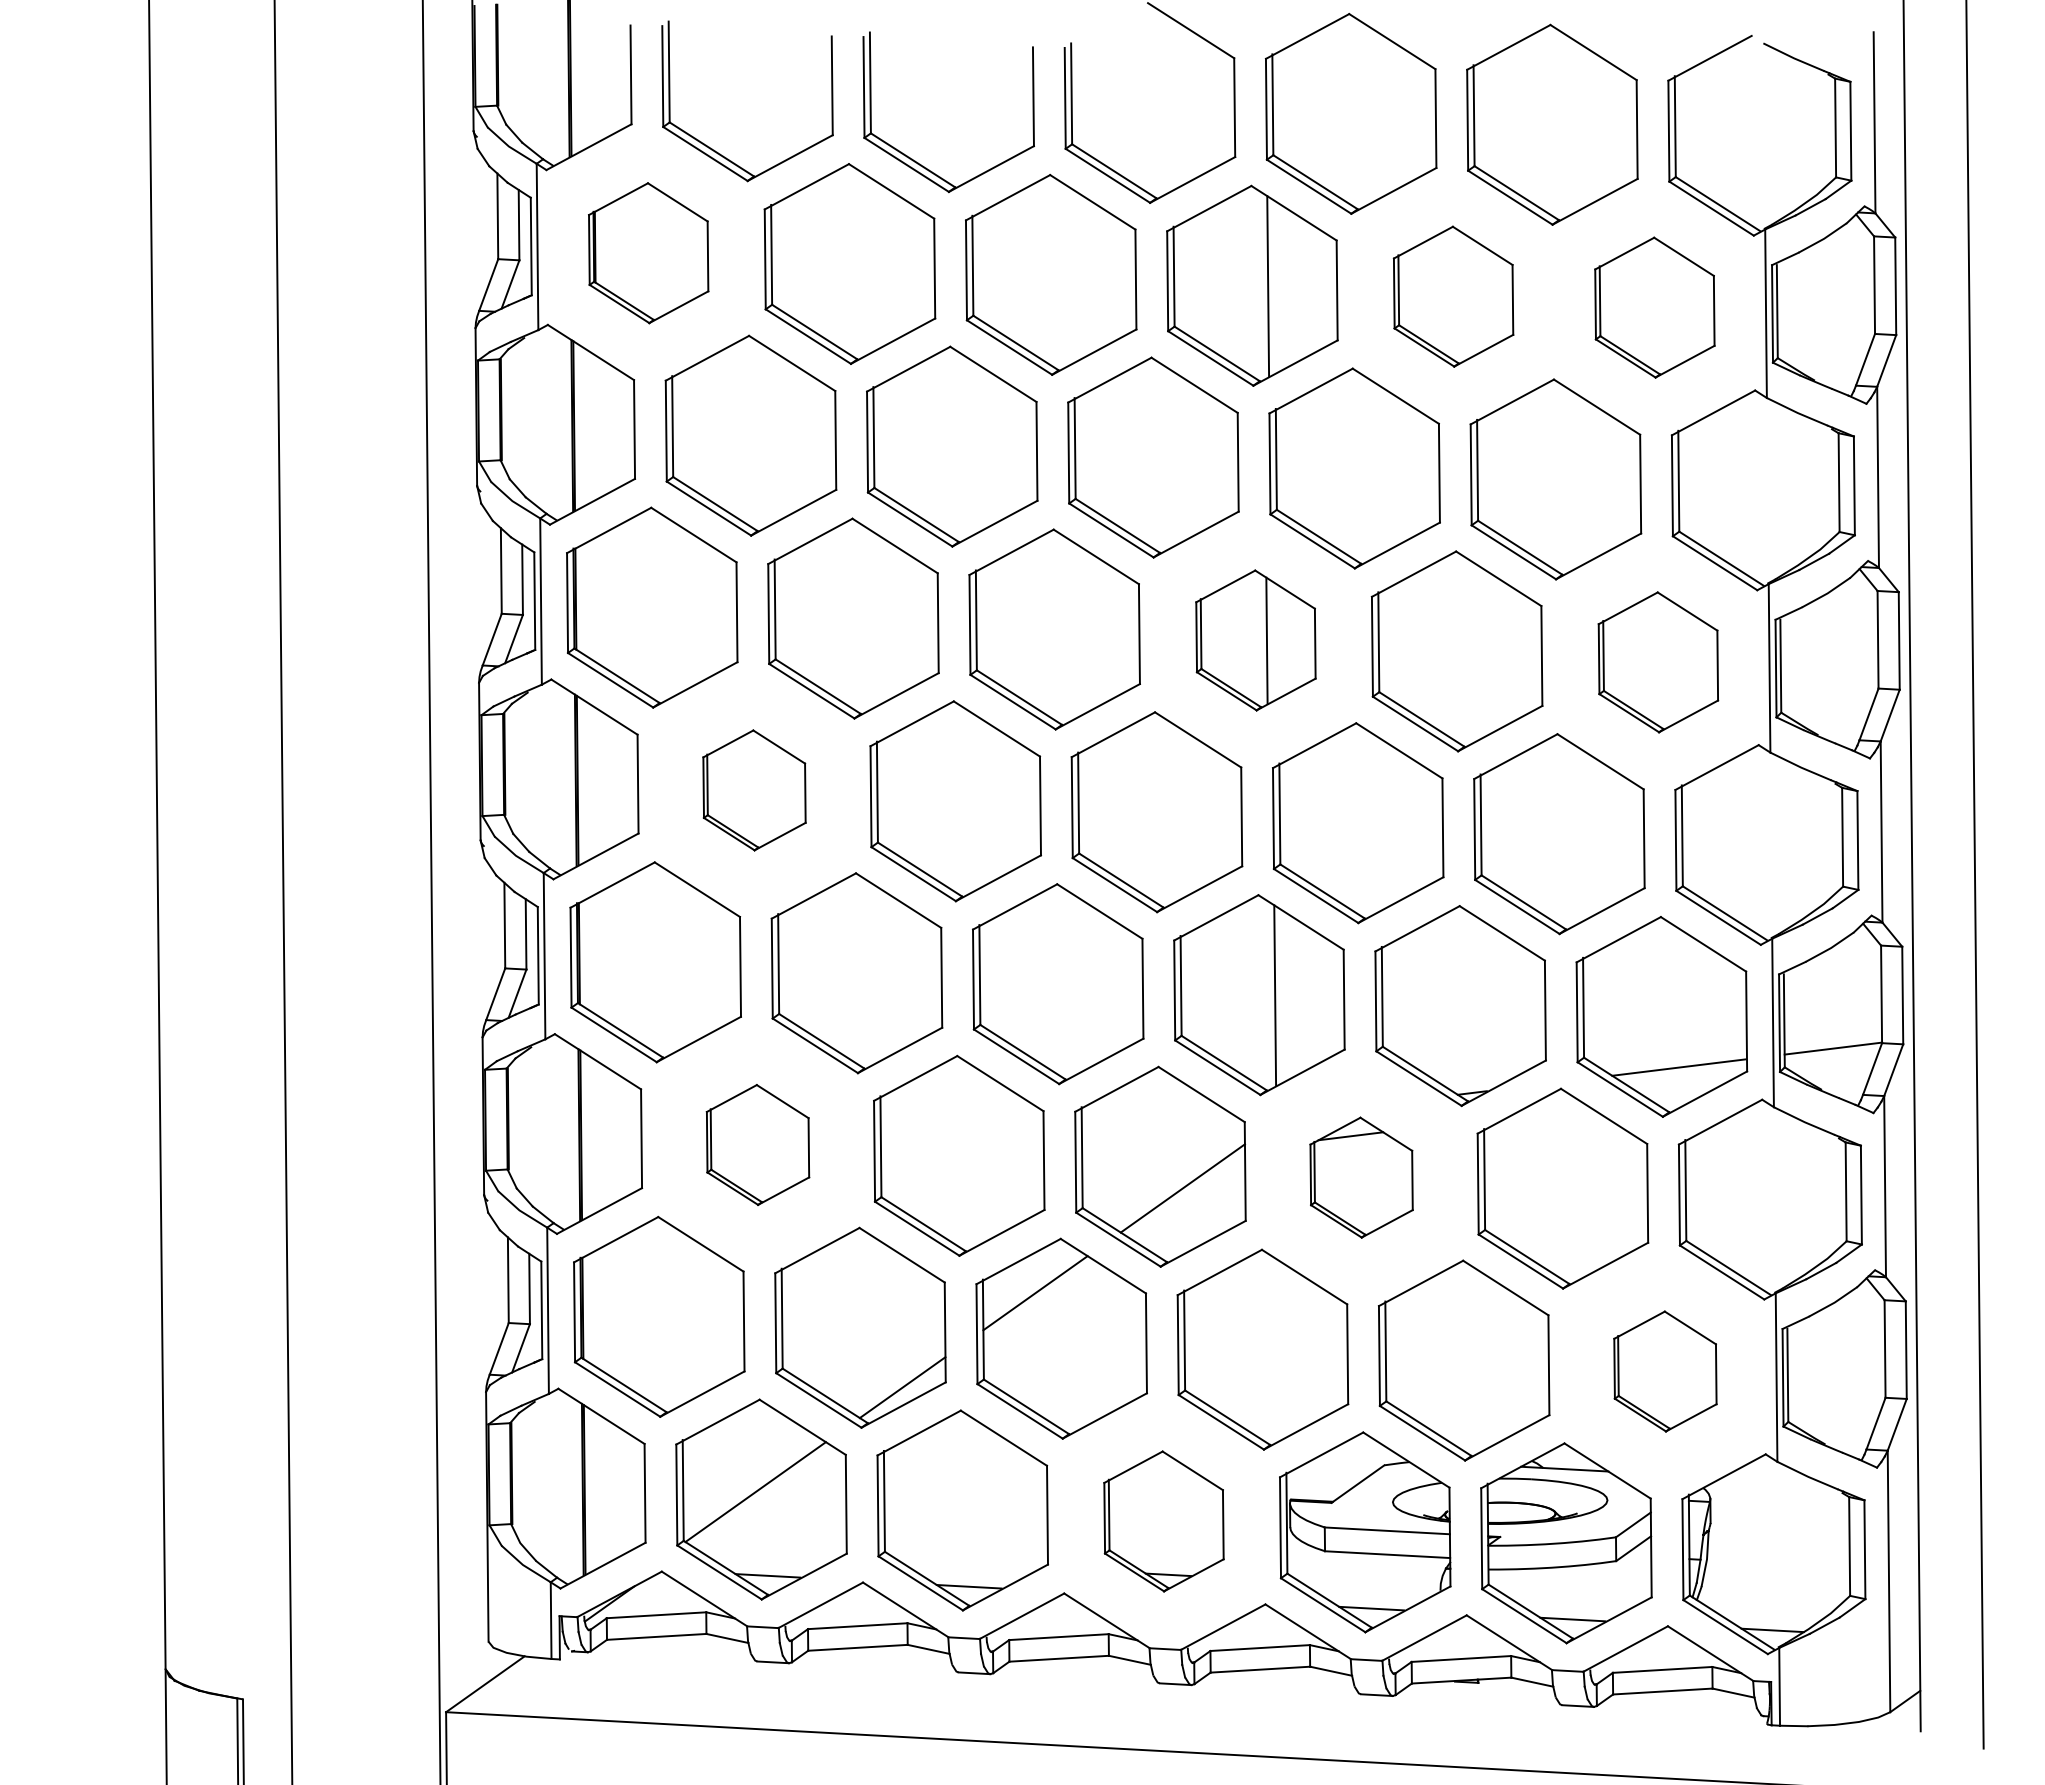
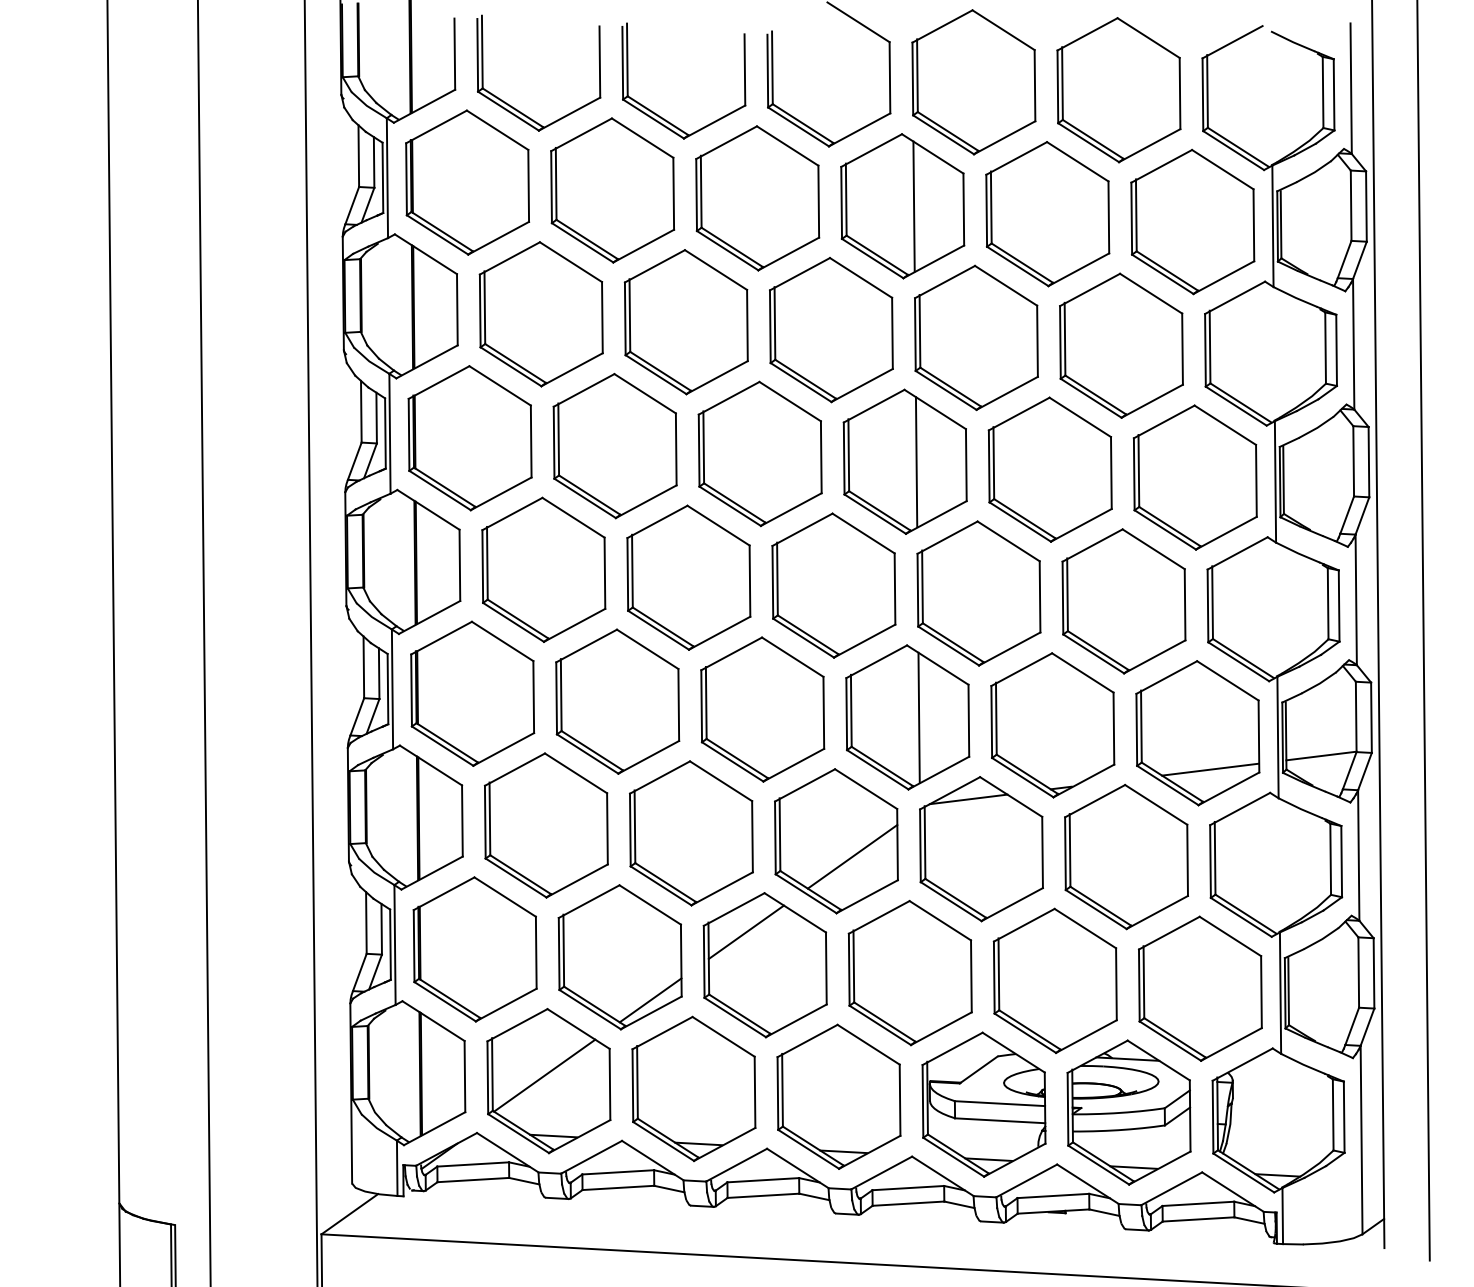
part: (648, 253) -> (467, 182), size x1.43
part: (1453, 296) -> (1047, 213), size x1.43
part: (1654, 307) -> (1192, 221), size x1.43
part: (1255, 640) -> (904, 461), size x1.43
part: (1658, 662) -> (1195, 477), size x1.43
part: (754, 790) -> (543, 569), size x1.67
part: (757, 1144) -> (545, 825), size x1.67
part: (1361, 1177) -> (981, 848), size x1.67
part: (1665, 1371) -> (1200, 988), size x1.67
part: (1163, 1521) -> (838, 1096), size x1.43

